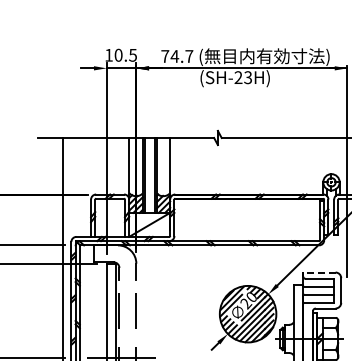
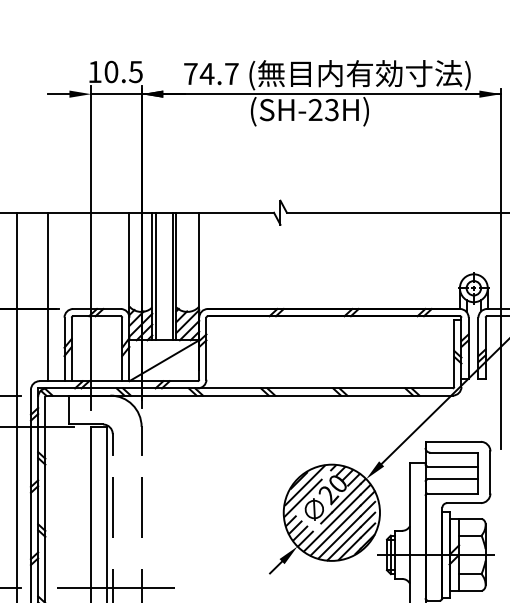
line: (81, 186) -> (48, 295), added
line: (318, 272) -> (451, 441), dashed -> solid

